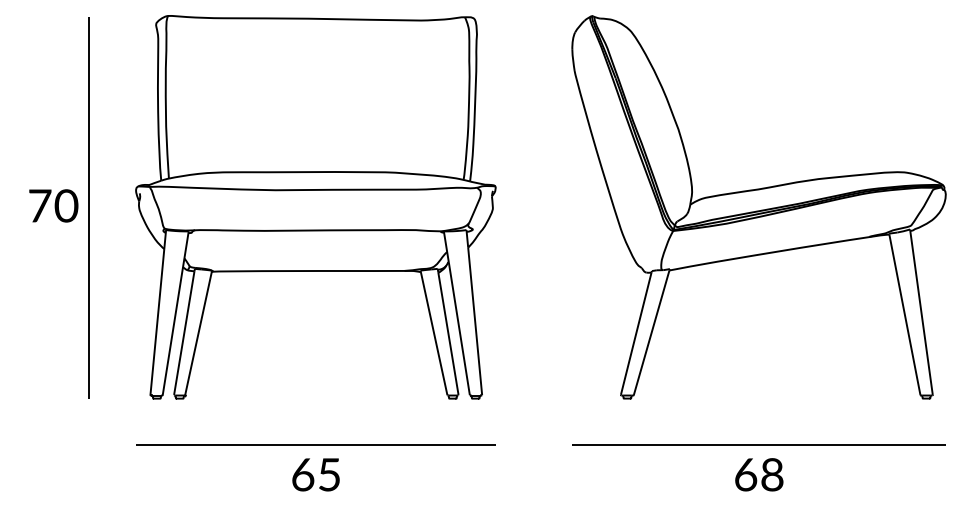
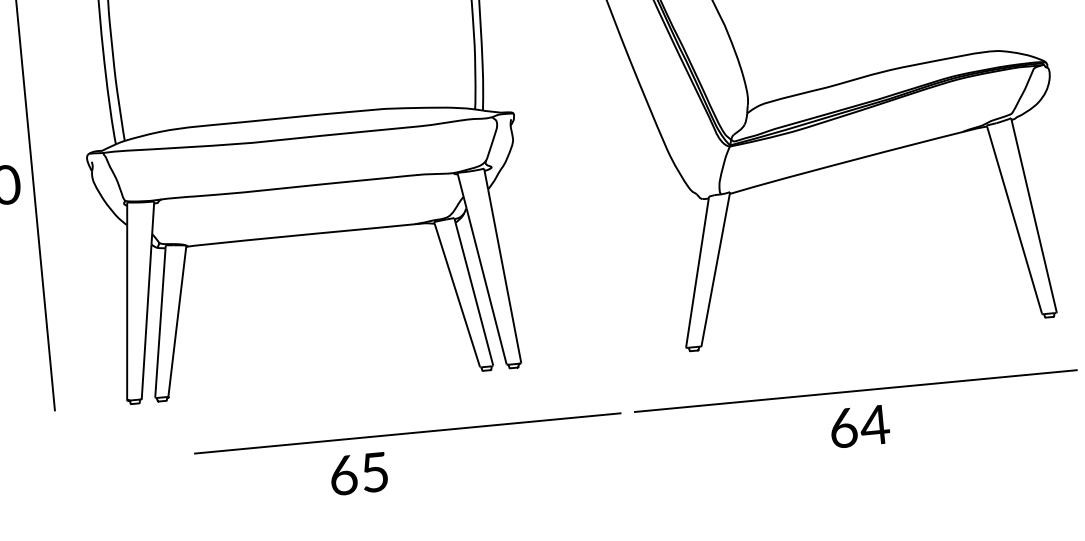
line: (315, 444) -> (407, 433), moved
text: (315, 474) -> (358, 473), moved
text: (771, 474) -> (874, 424), 68 -> 64

